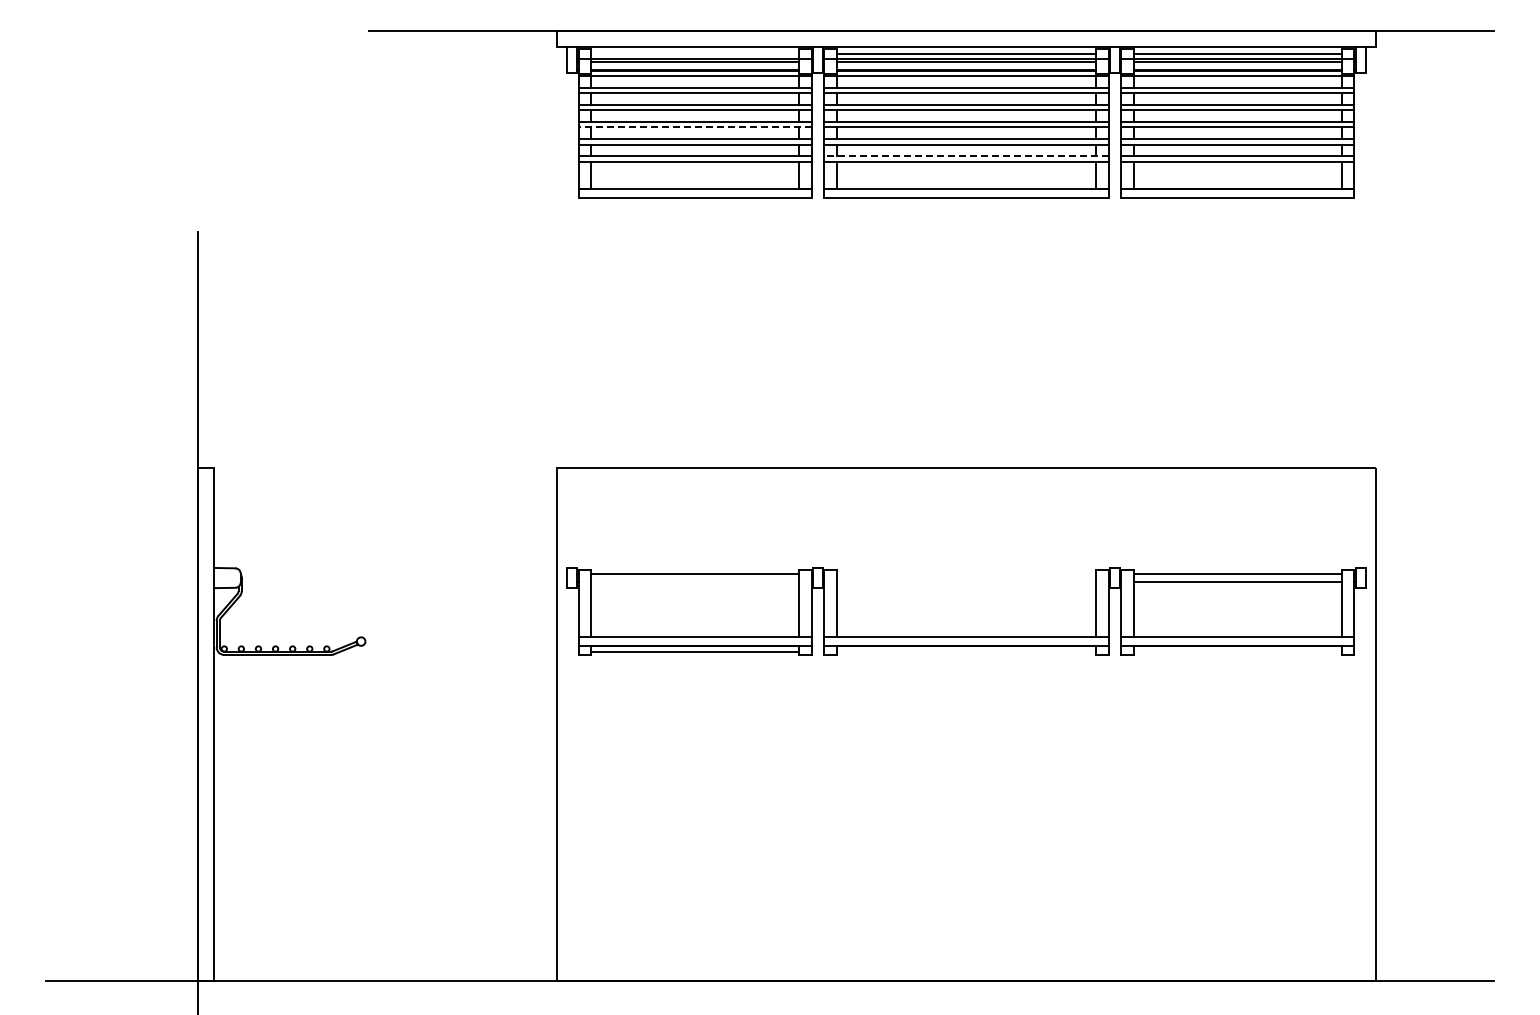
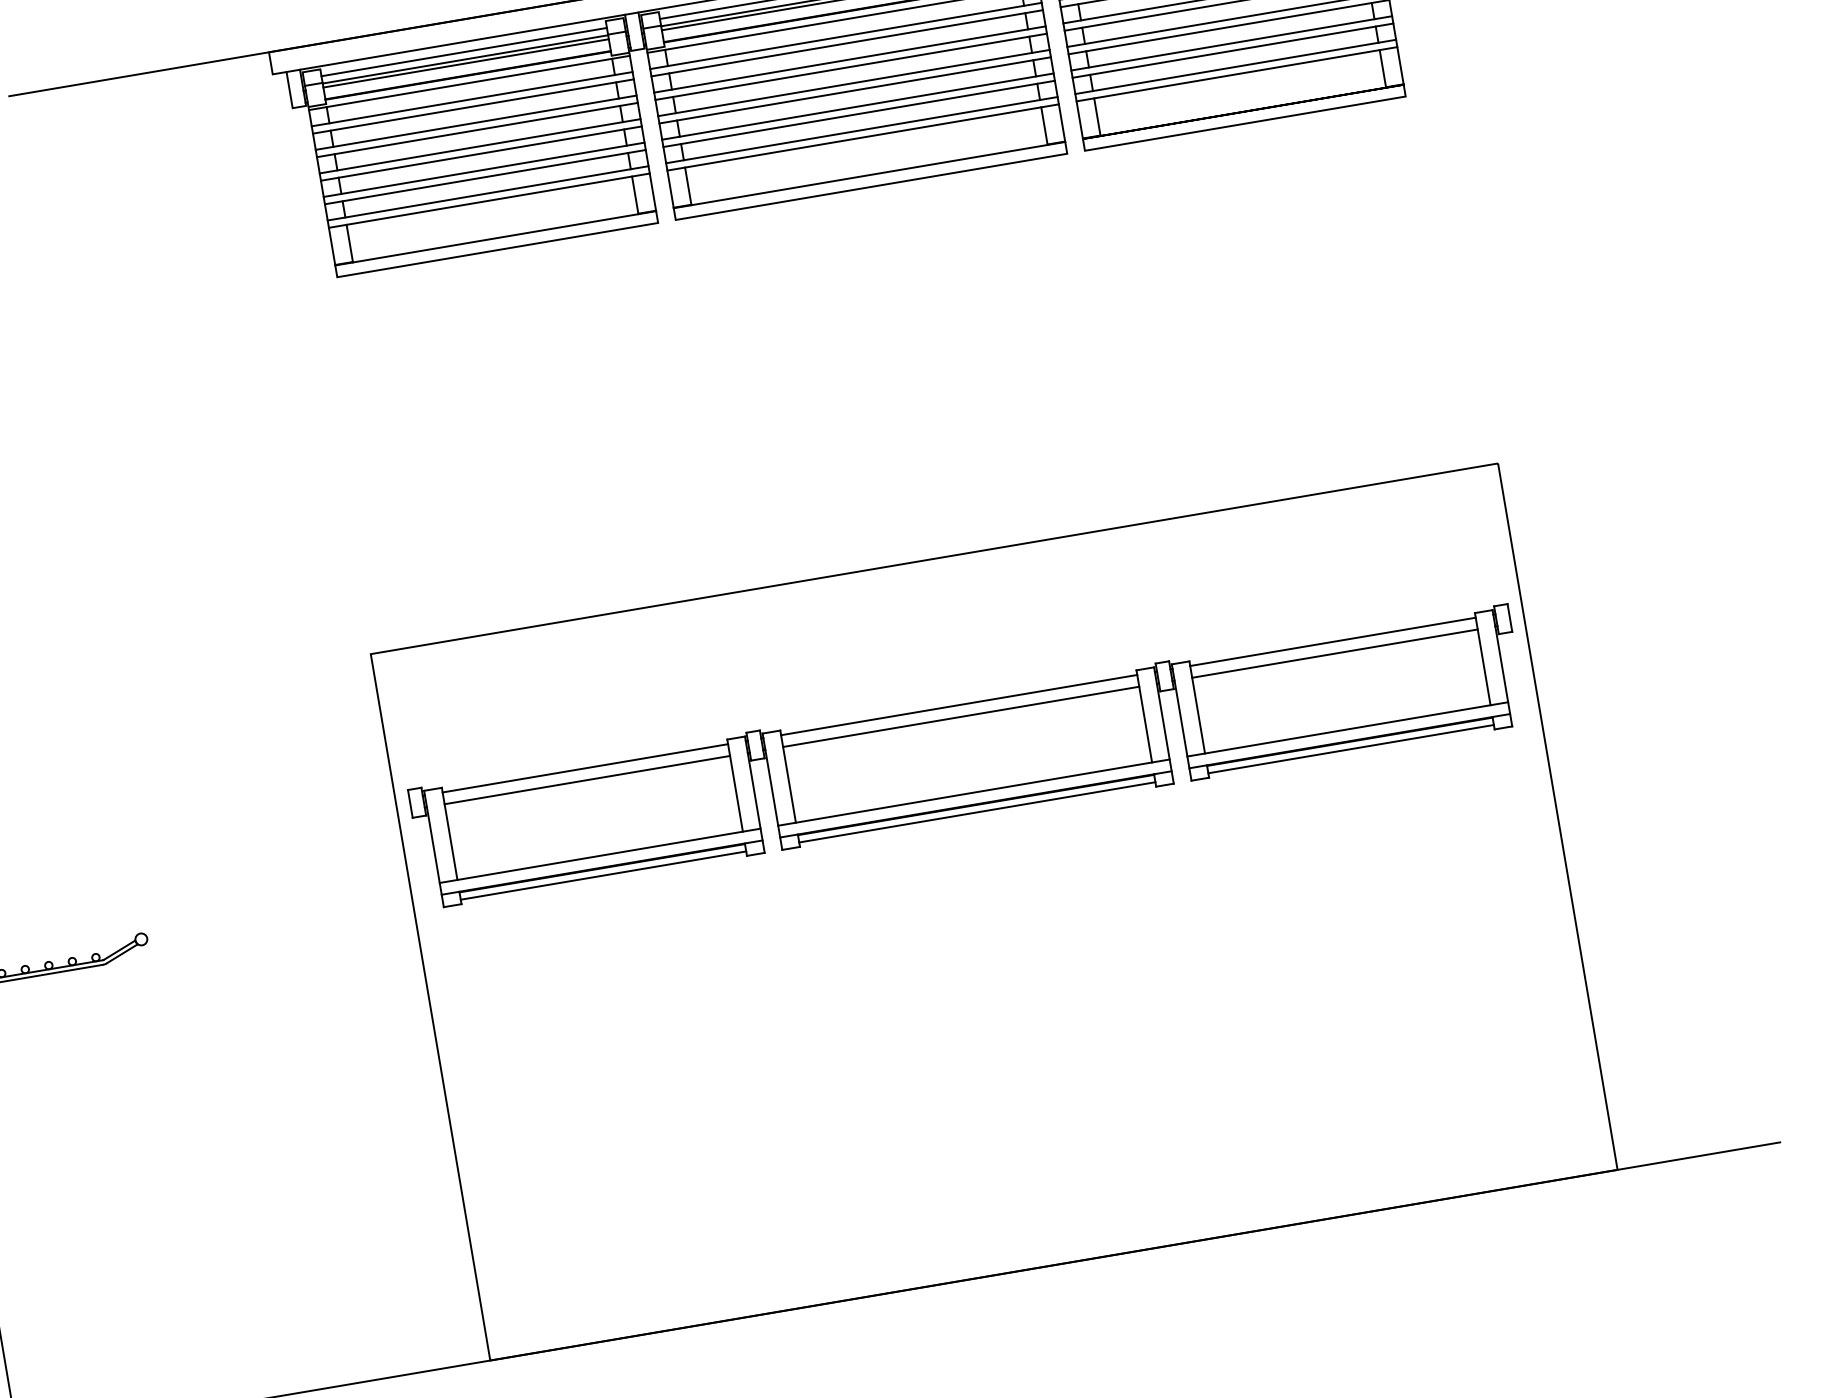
line: (694, 53) -> (463, 51), added
line: (694, 127) -> (480, 153), dashed -> solid
line: (965, 156) -> (860, 130), dashed -> solid
line: (966, 573) -> (959, 704), added
line: (694, 582) -> (586, 780), added
line: (966, 582) -> (961, 717), added
line: (966, 651) -> (977, 812), added
line: (1237, 651) -> (1350, 748), added

